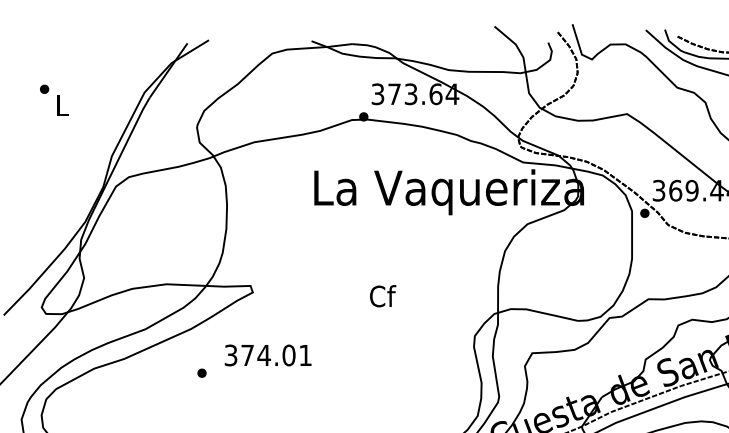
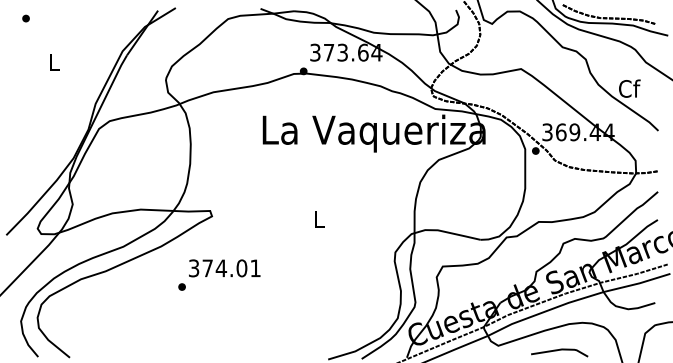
part: (43, 89) -> (25, 18), moved
text: (382, 296) -> (319, 219), Cf -> L
part: (201, 372) -> (181, 286), moved

